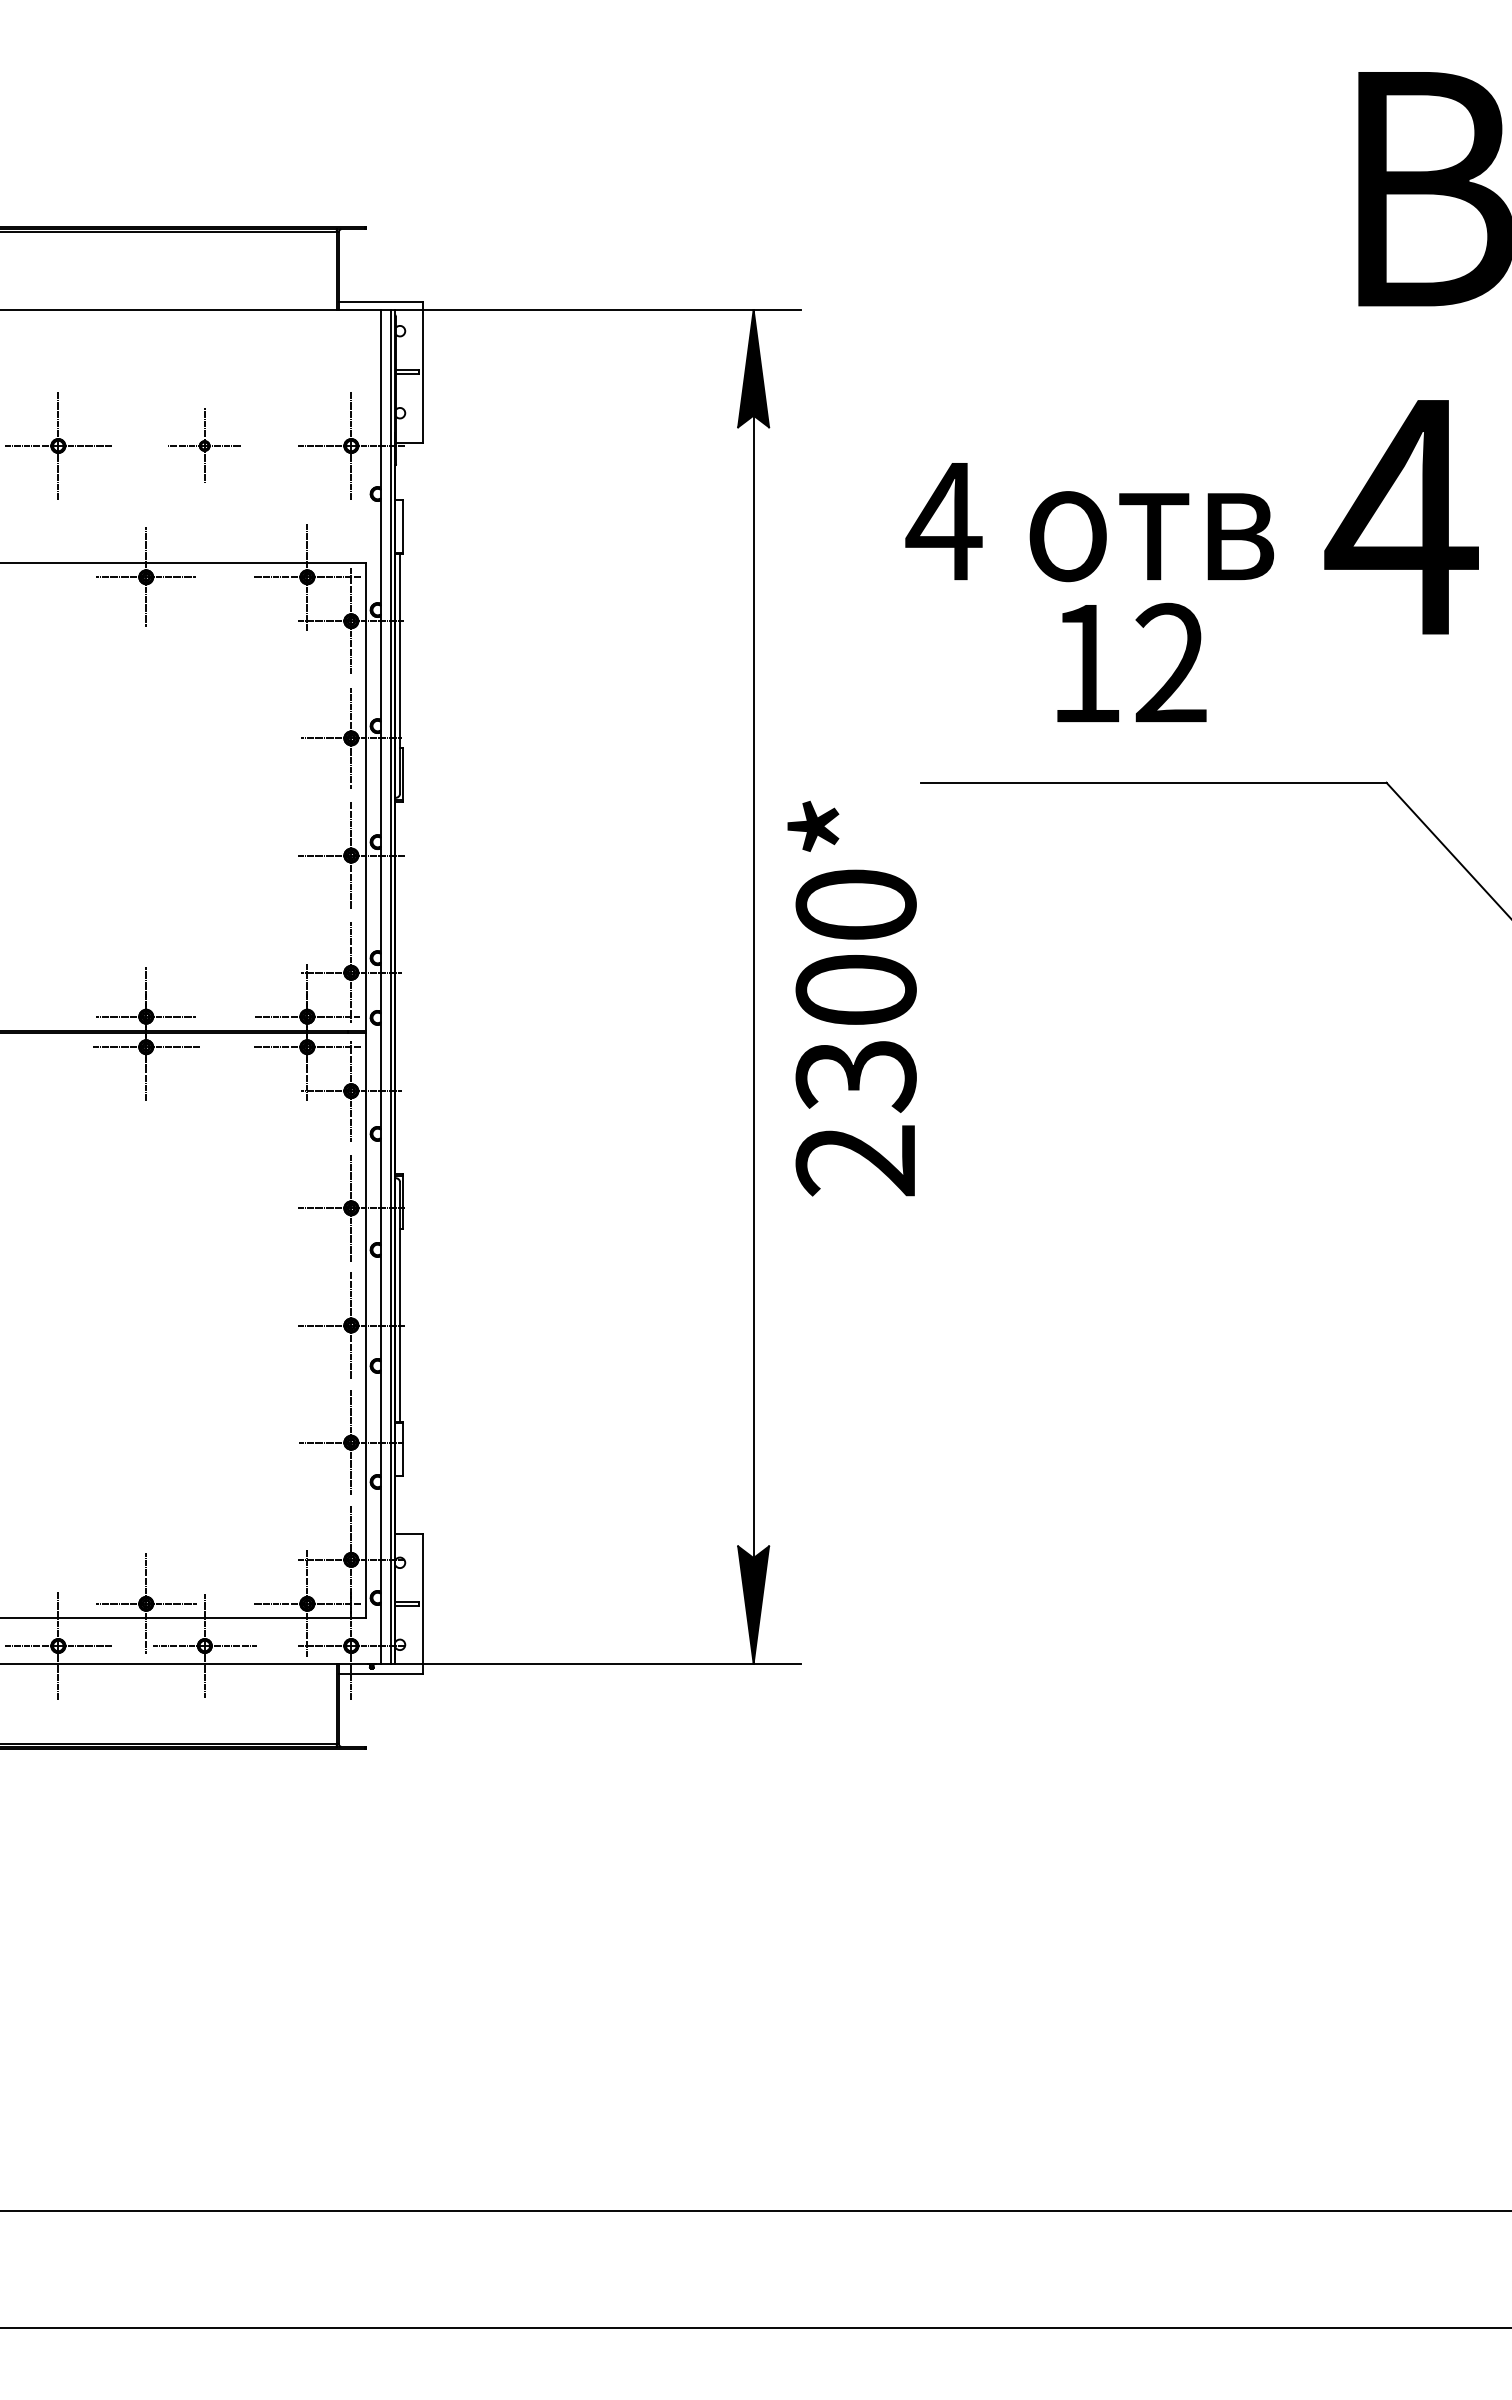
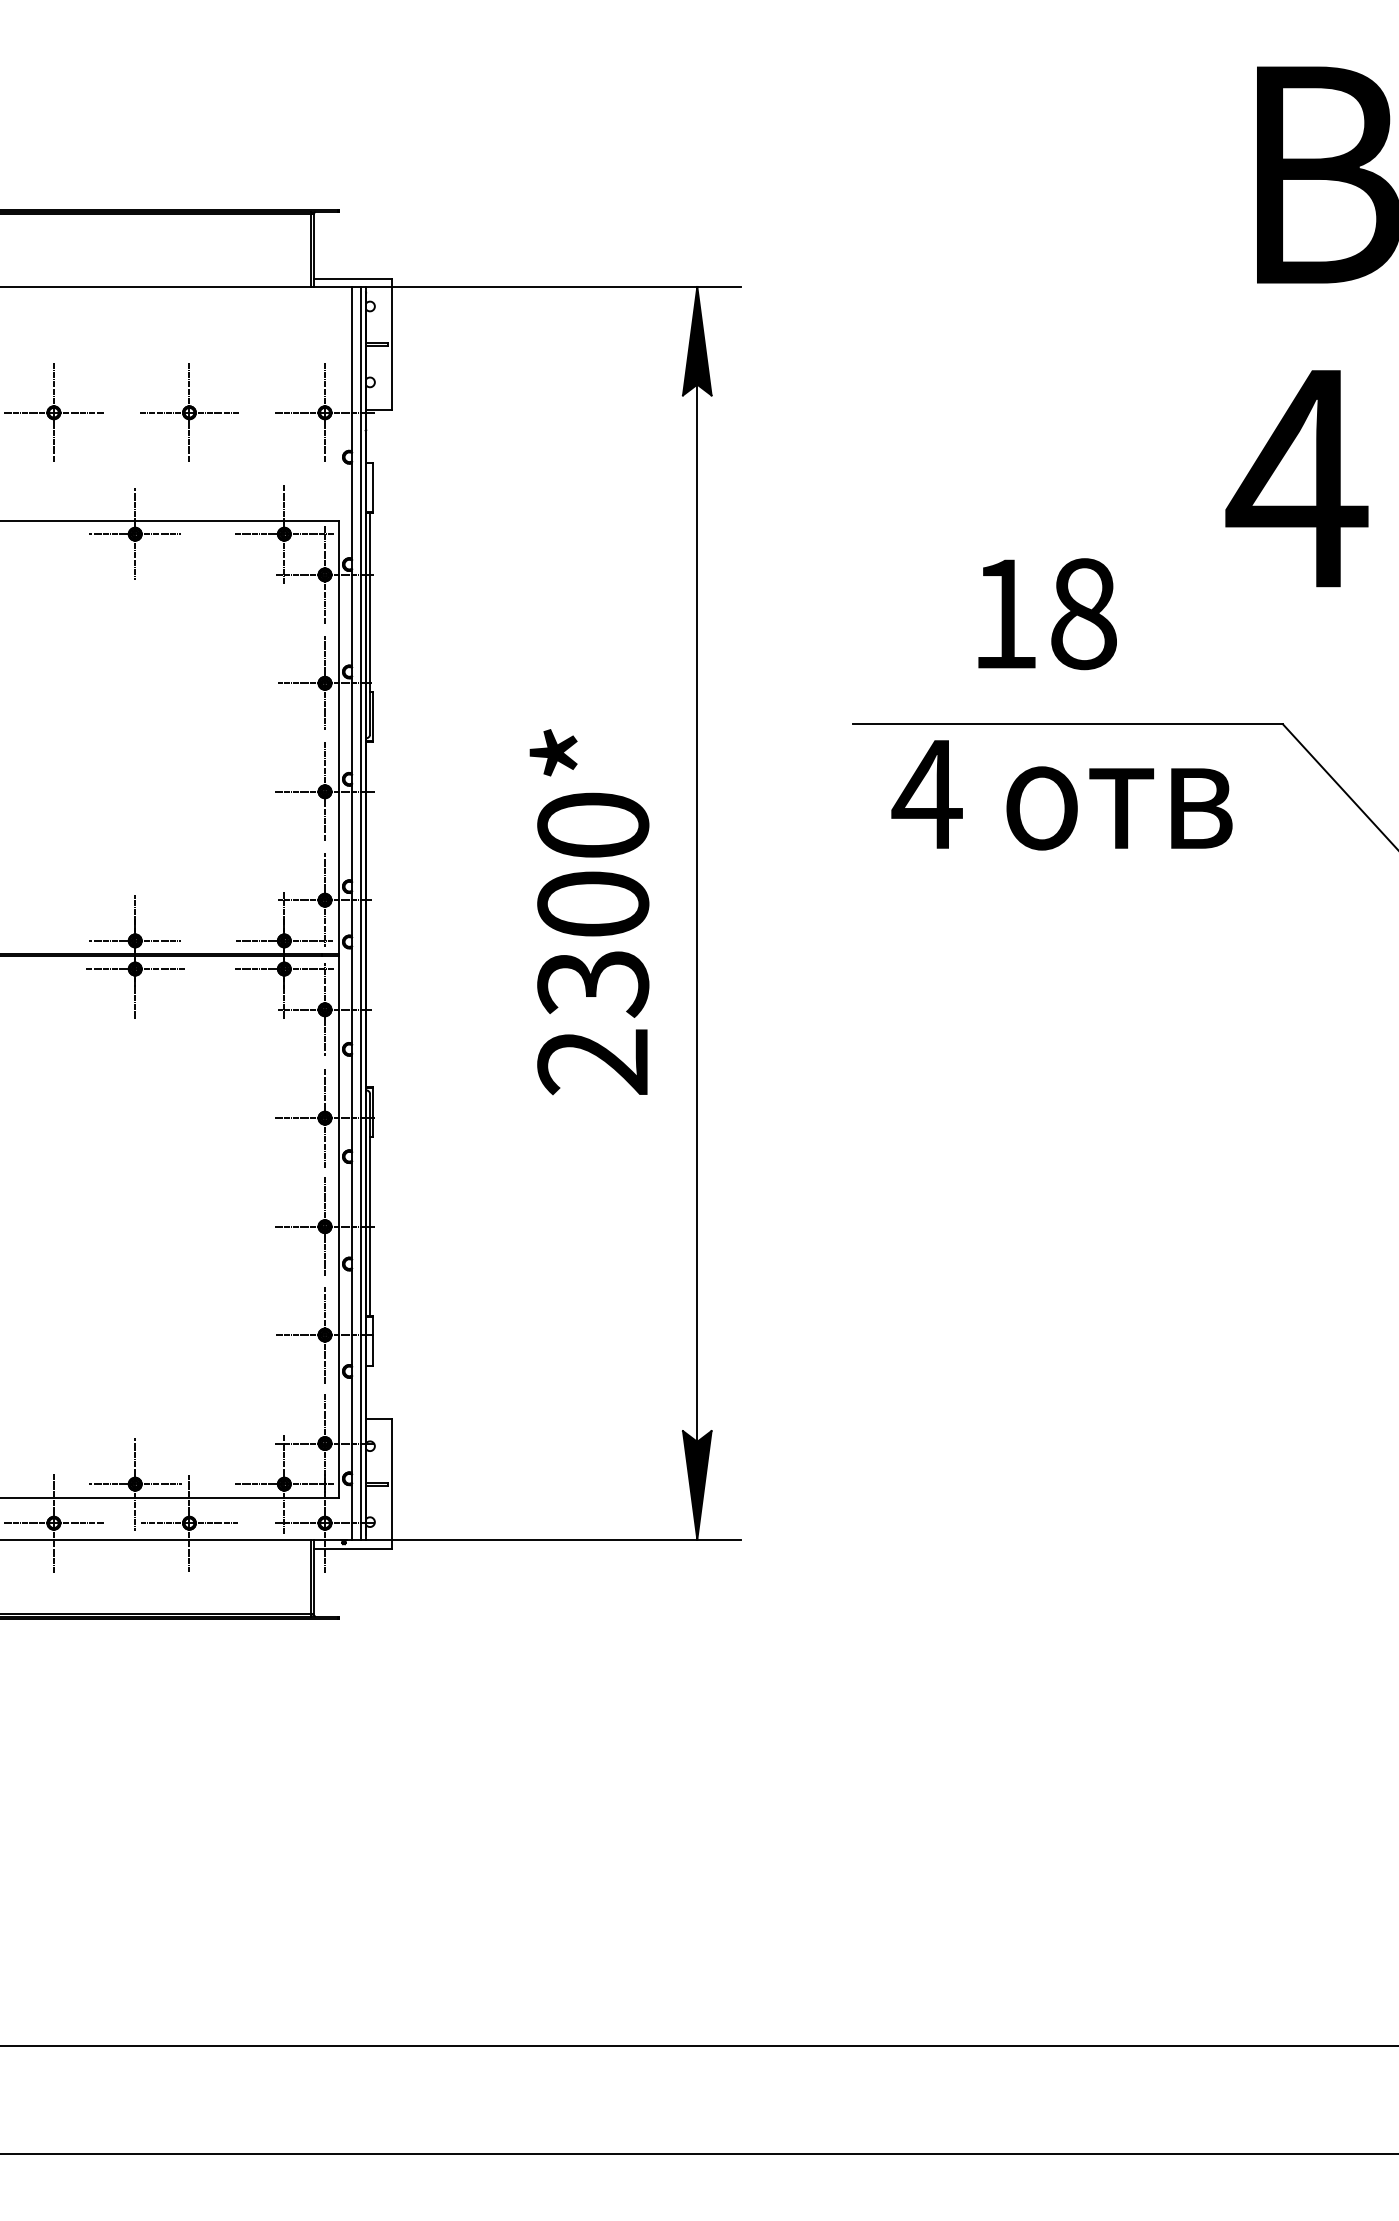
part: (204, 445) -> (189, 412), size x1.43
text: (1089, 522) -> (1061, 795), moved
text: (1171, 663) -> (1084, 614), 12 -> 18
text: (851, 998) -> (588, 912), moved

